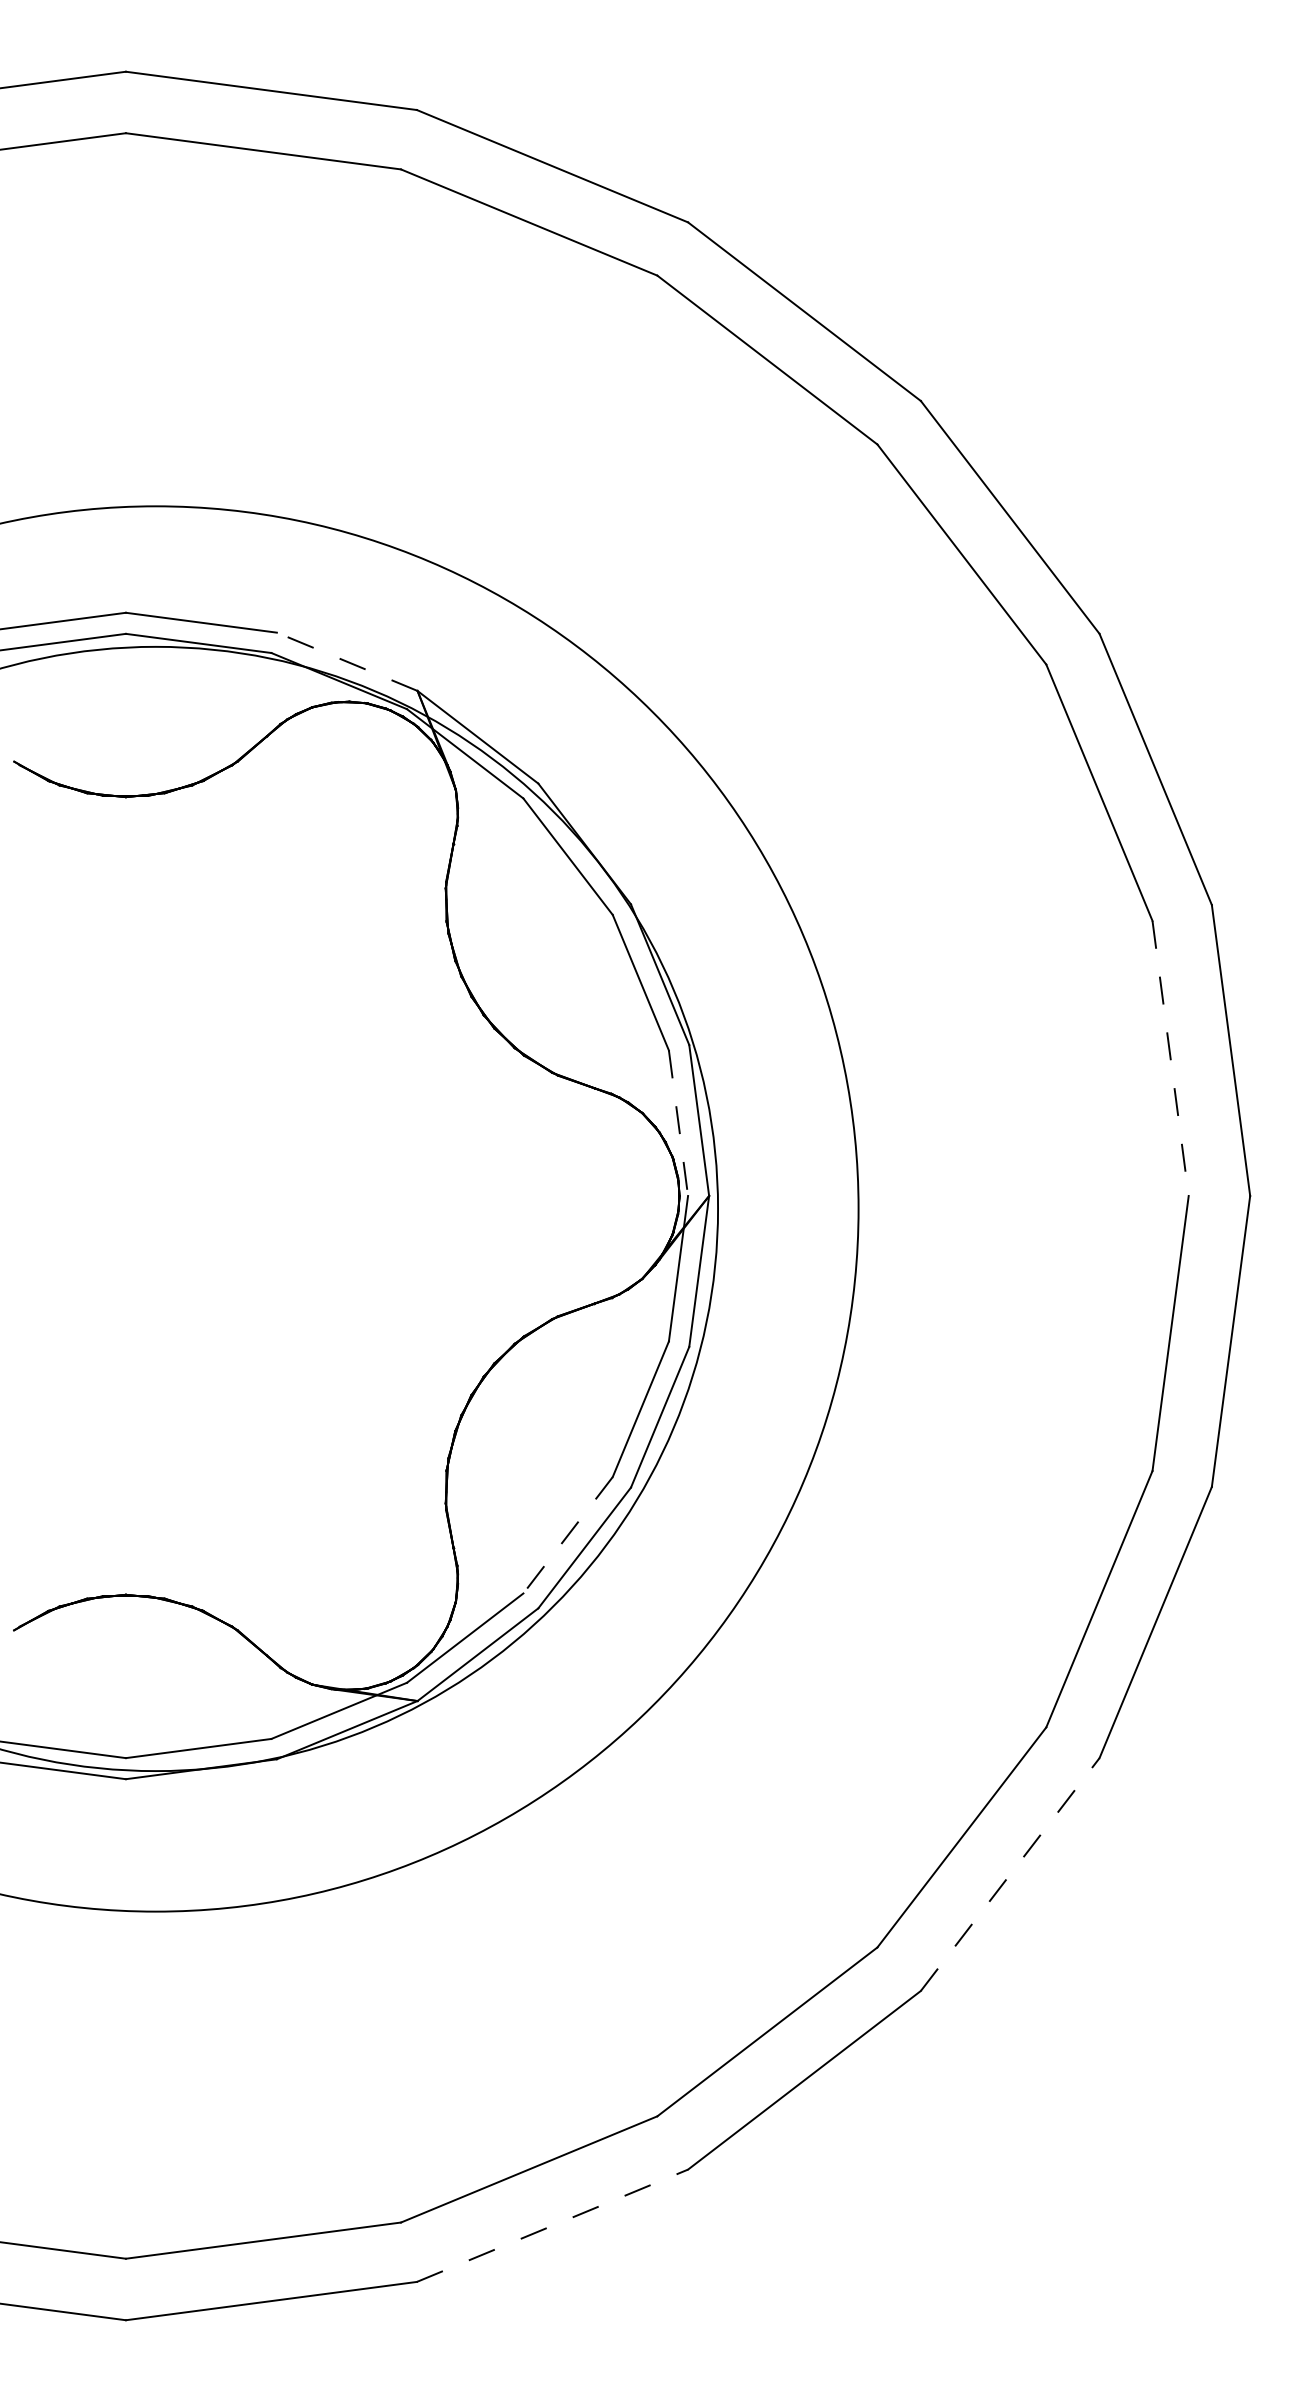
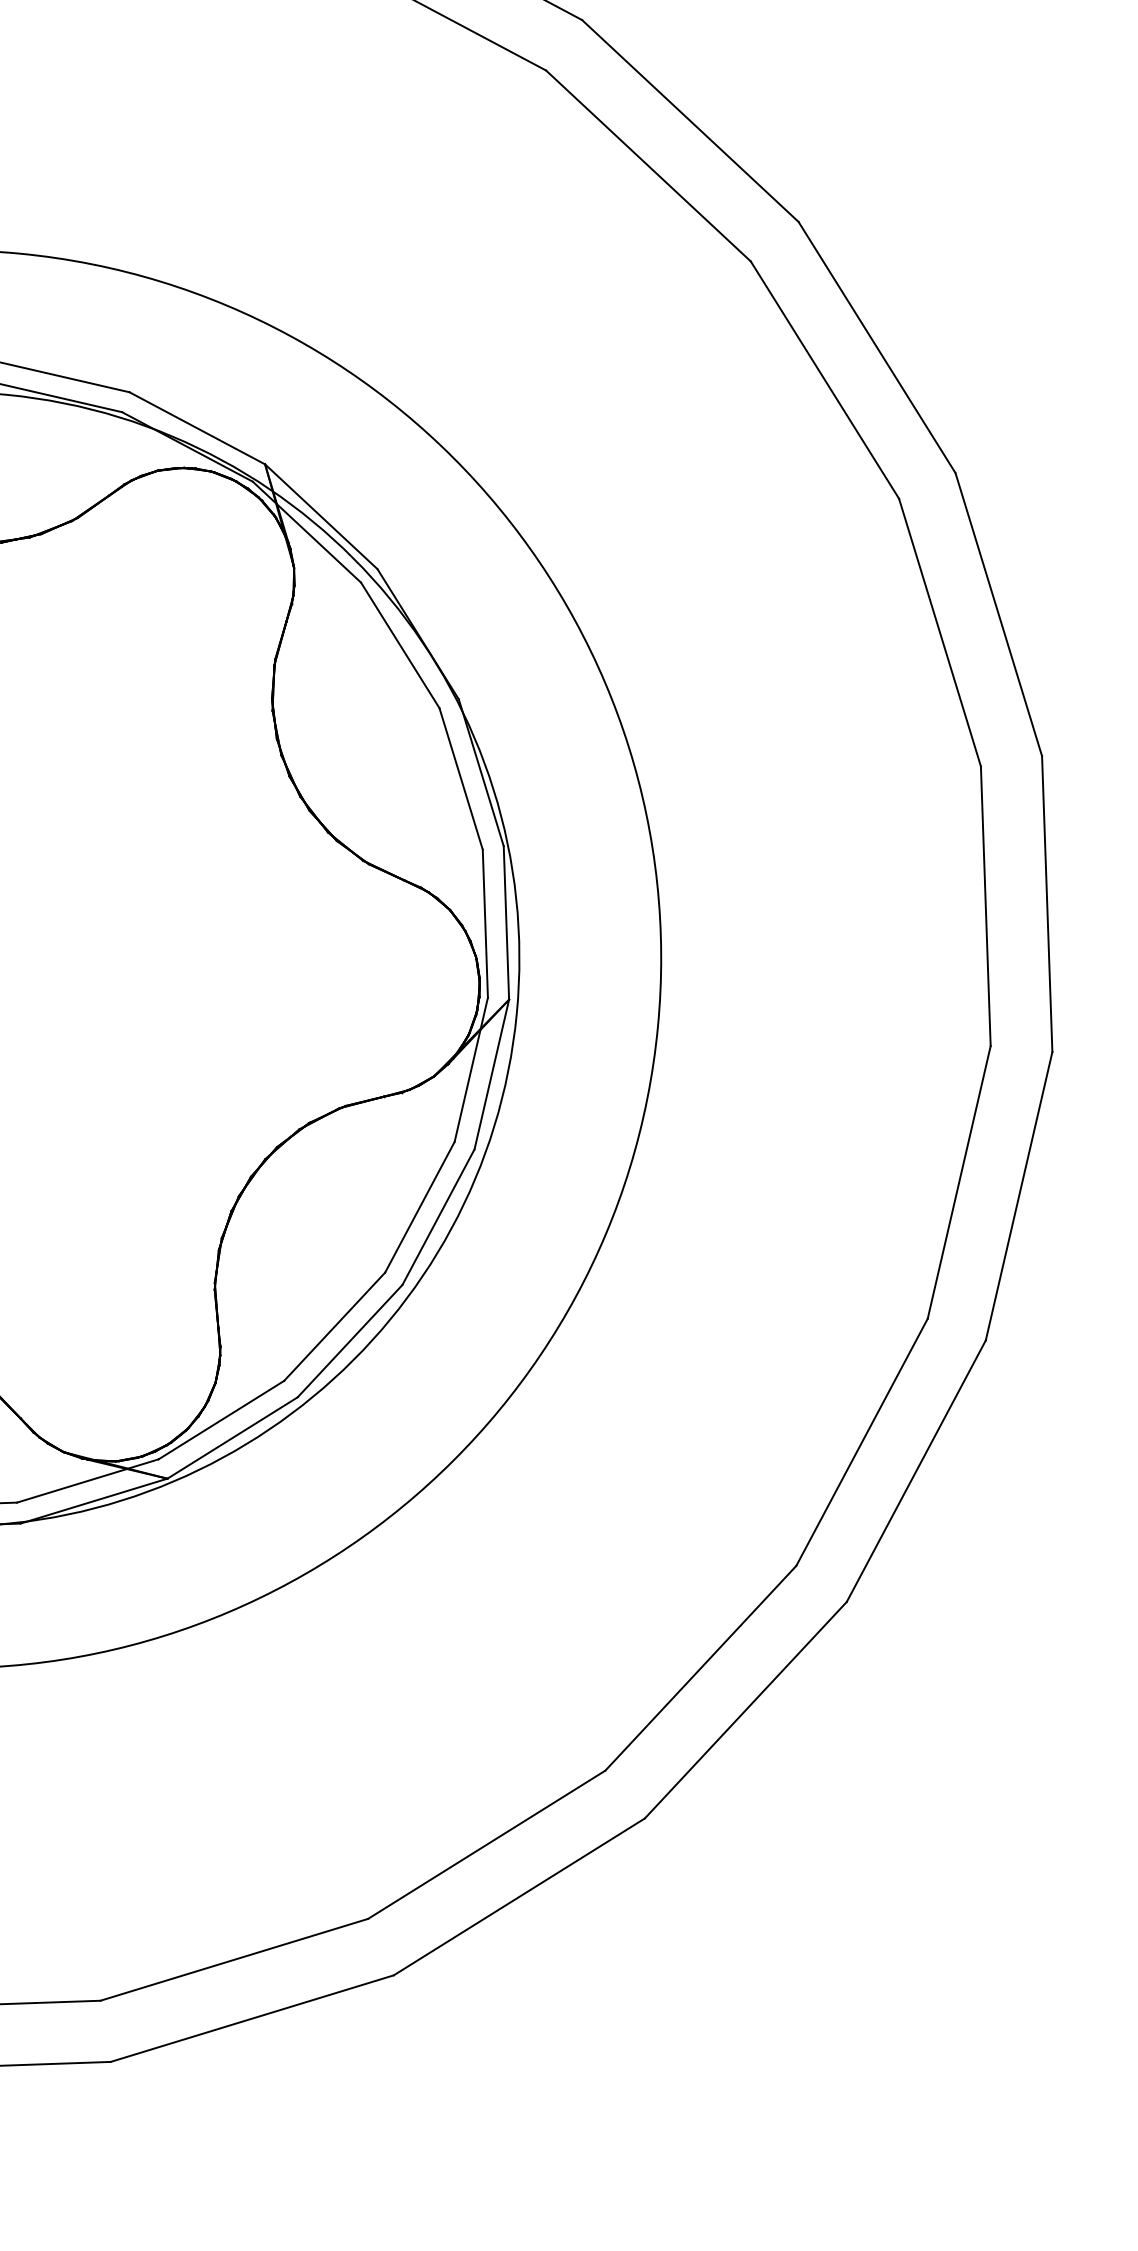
line: (346, 661) -> (196, 427), dashed -> solid
line: (1170, 1058) -> (985, 906), dashed -> solid
line: (678, 1123) -> (485, 923), dashed -> solid
line: (567, 1535) -> (334, 1326), dashed -> solid
line: (1010, 1874) -> (746, 1710), dashed -> solid
line: (552, 2225) -> (252, 2018), dashed -> solid

